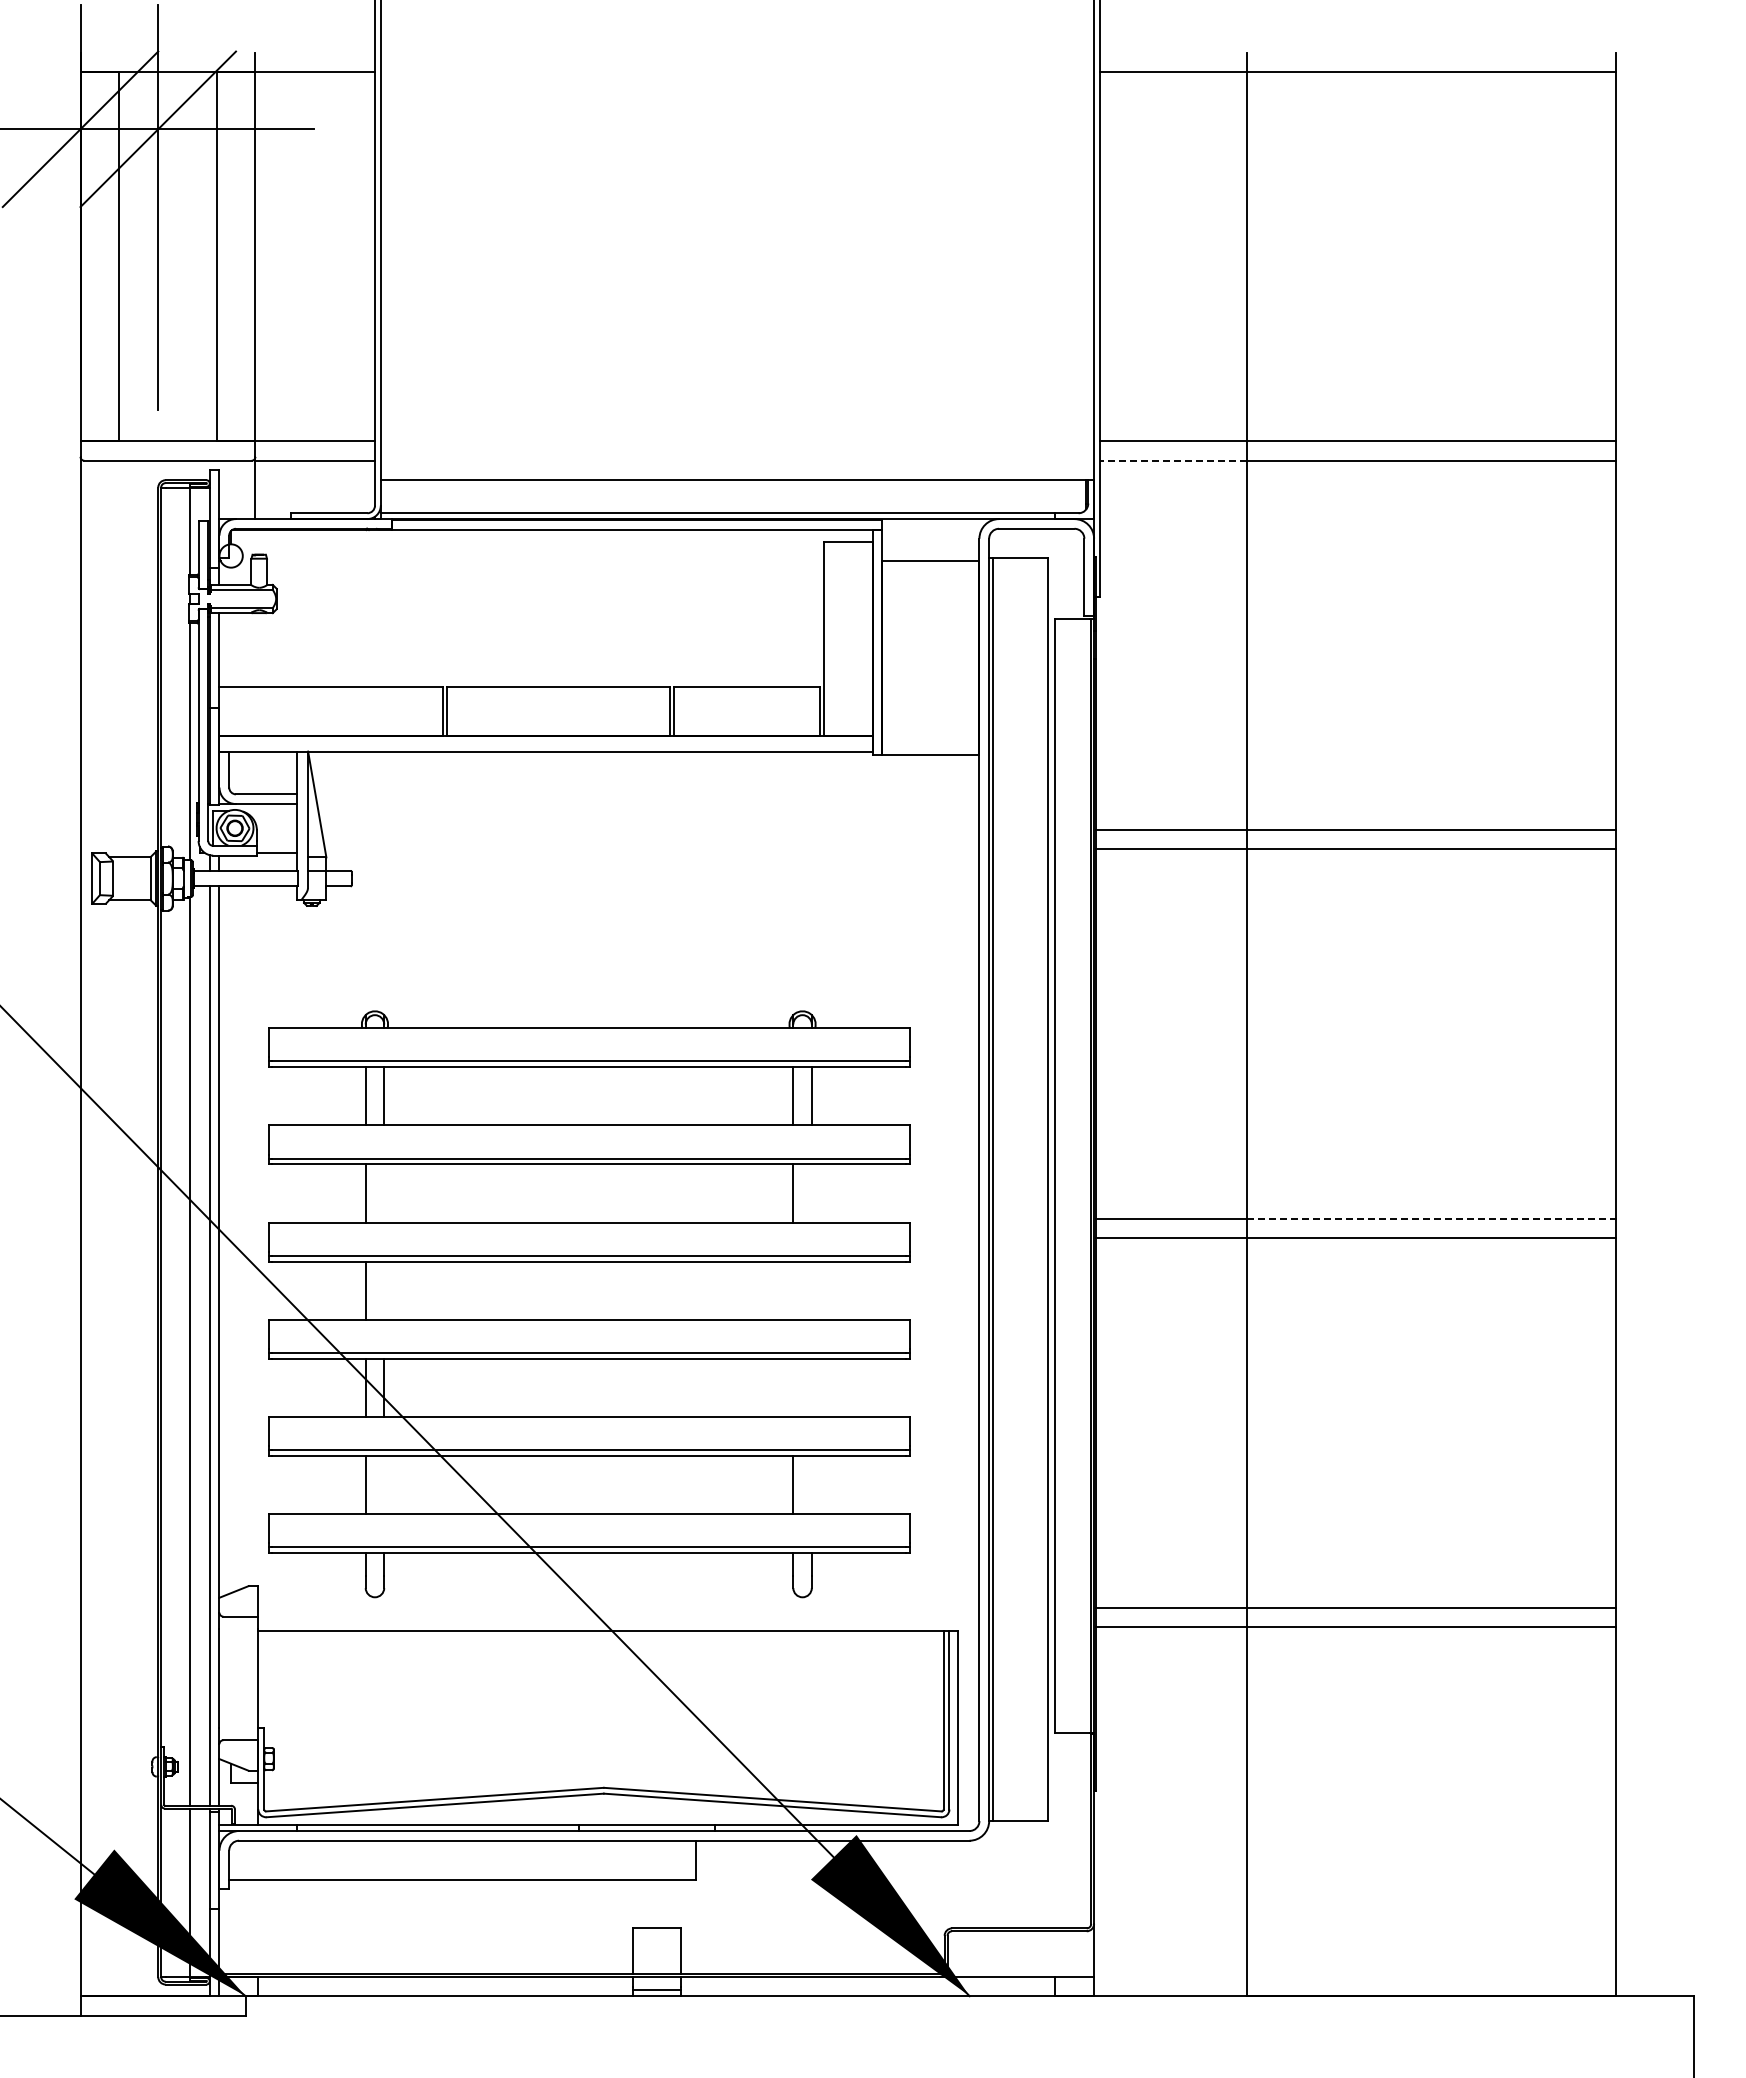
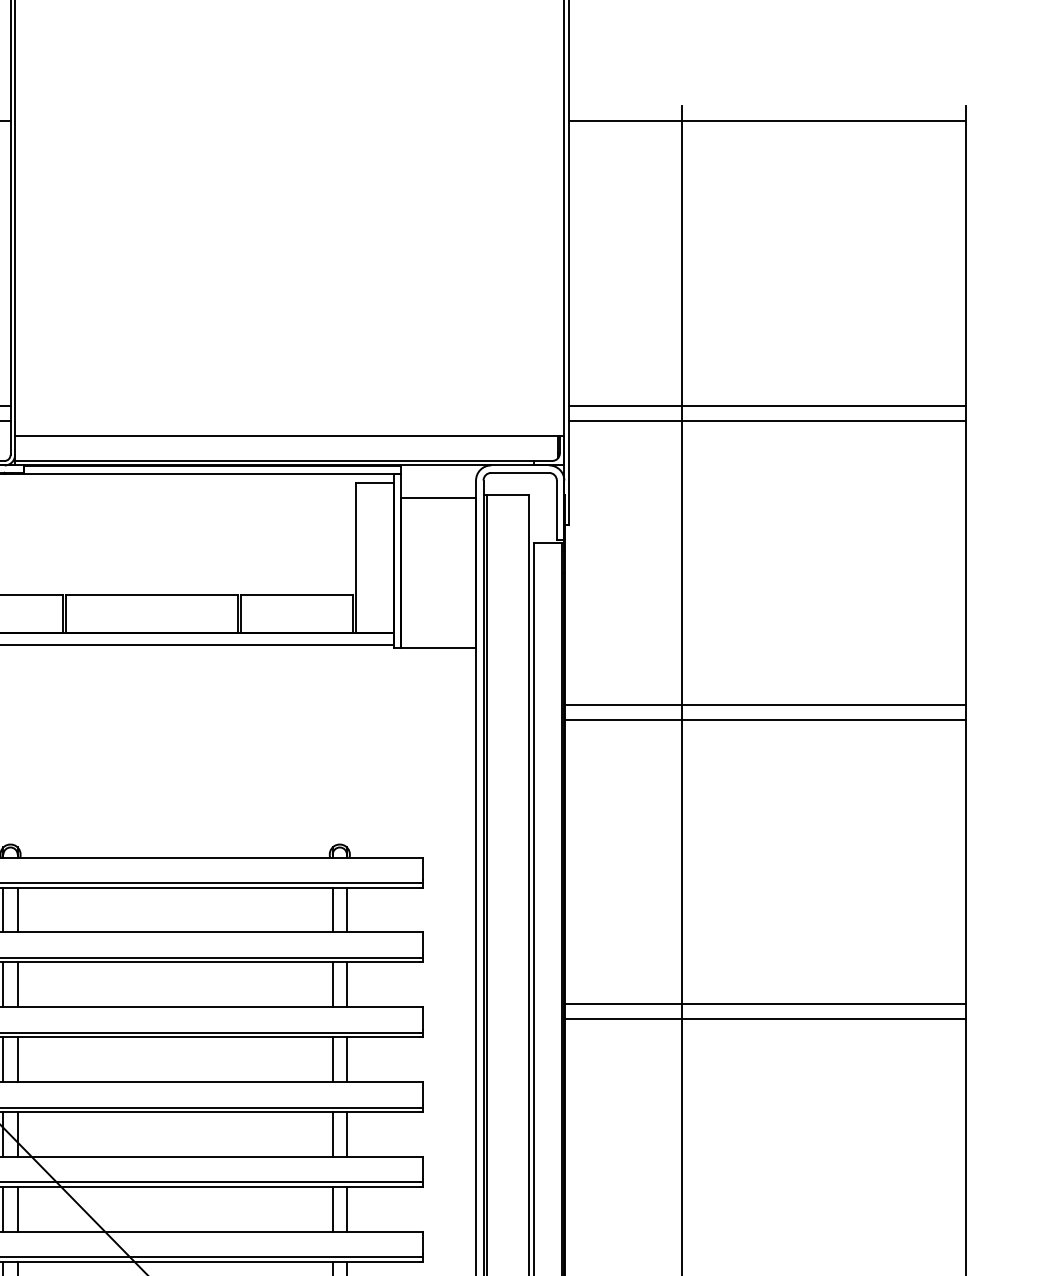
line: (1172, 460) -> (624, 420), dashed -> solid
line: (384, 1193) -> (17, 984), added
line: (811, 1193) -> (346, 984), added
line: (1431, 1218) -> (824, 1004), dashed -> solid
line: (384, 1290) -> (17, 1059), added
line: (793, 1290) -> (332, 1059), added
line: (811, 1290) -> (346, 1059), added
line: (793, 1387) -> (332, 1134), added
line: (811, 1387) -> (346, 1134), added
line: (384, 1484) -> (17, 1208), added
line: (811, 1484) -> (346, 1208), added

